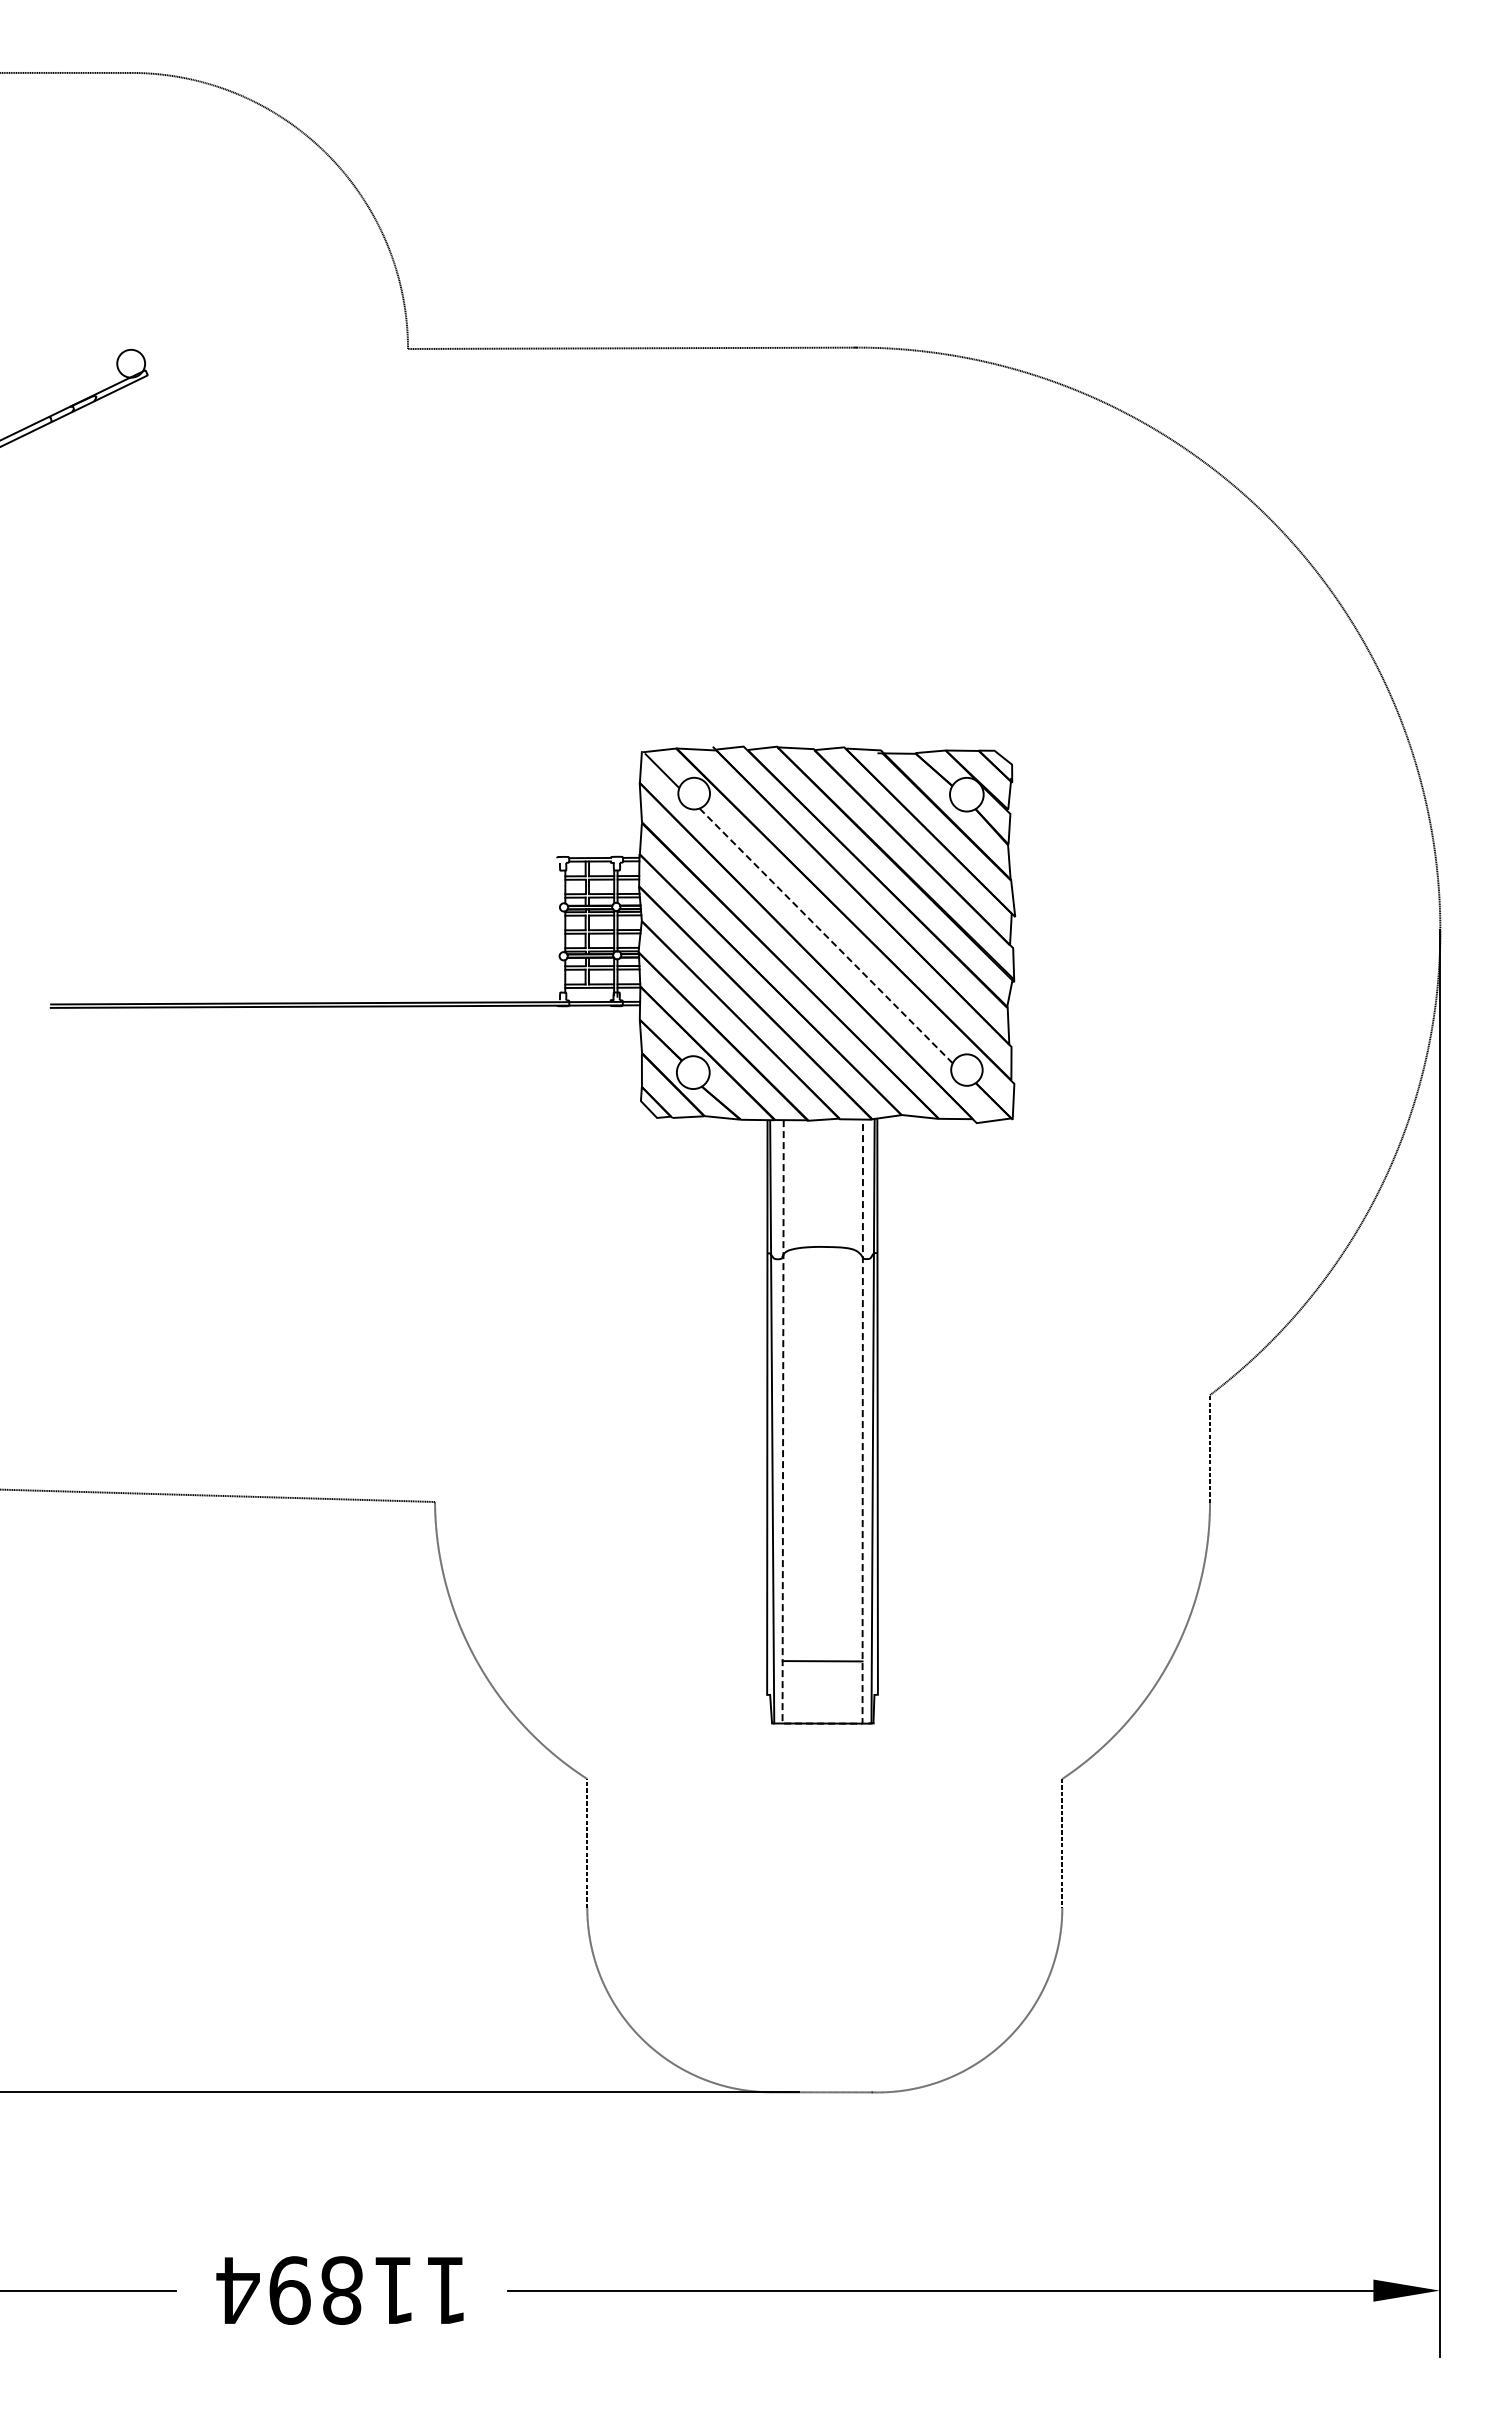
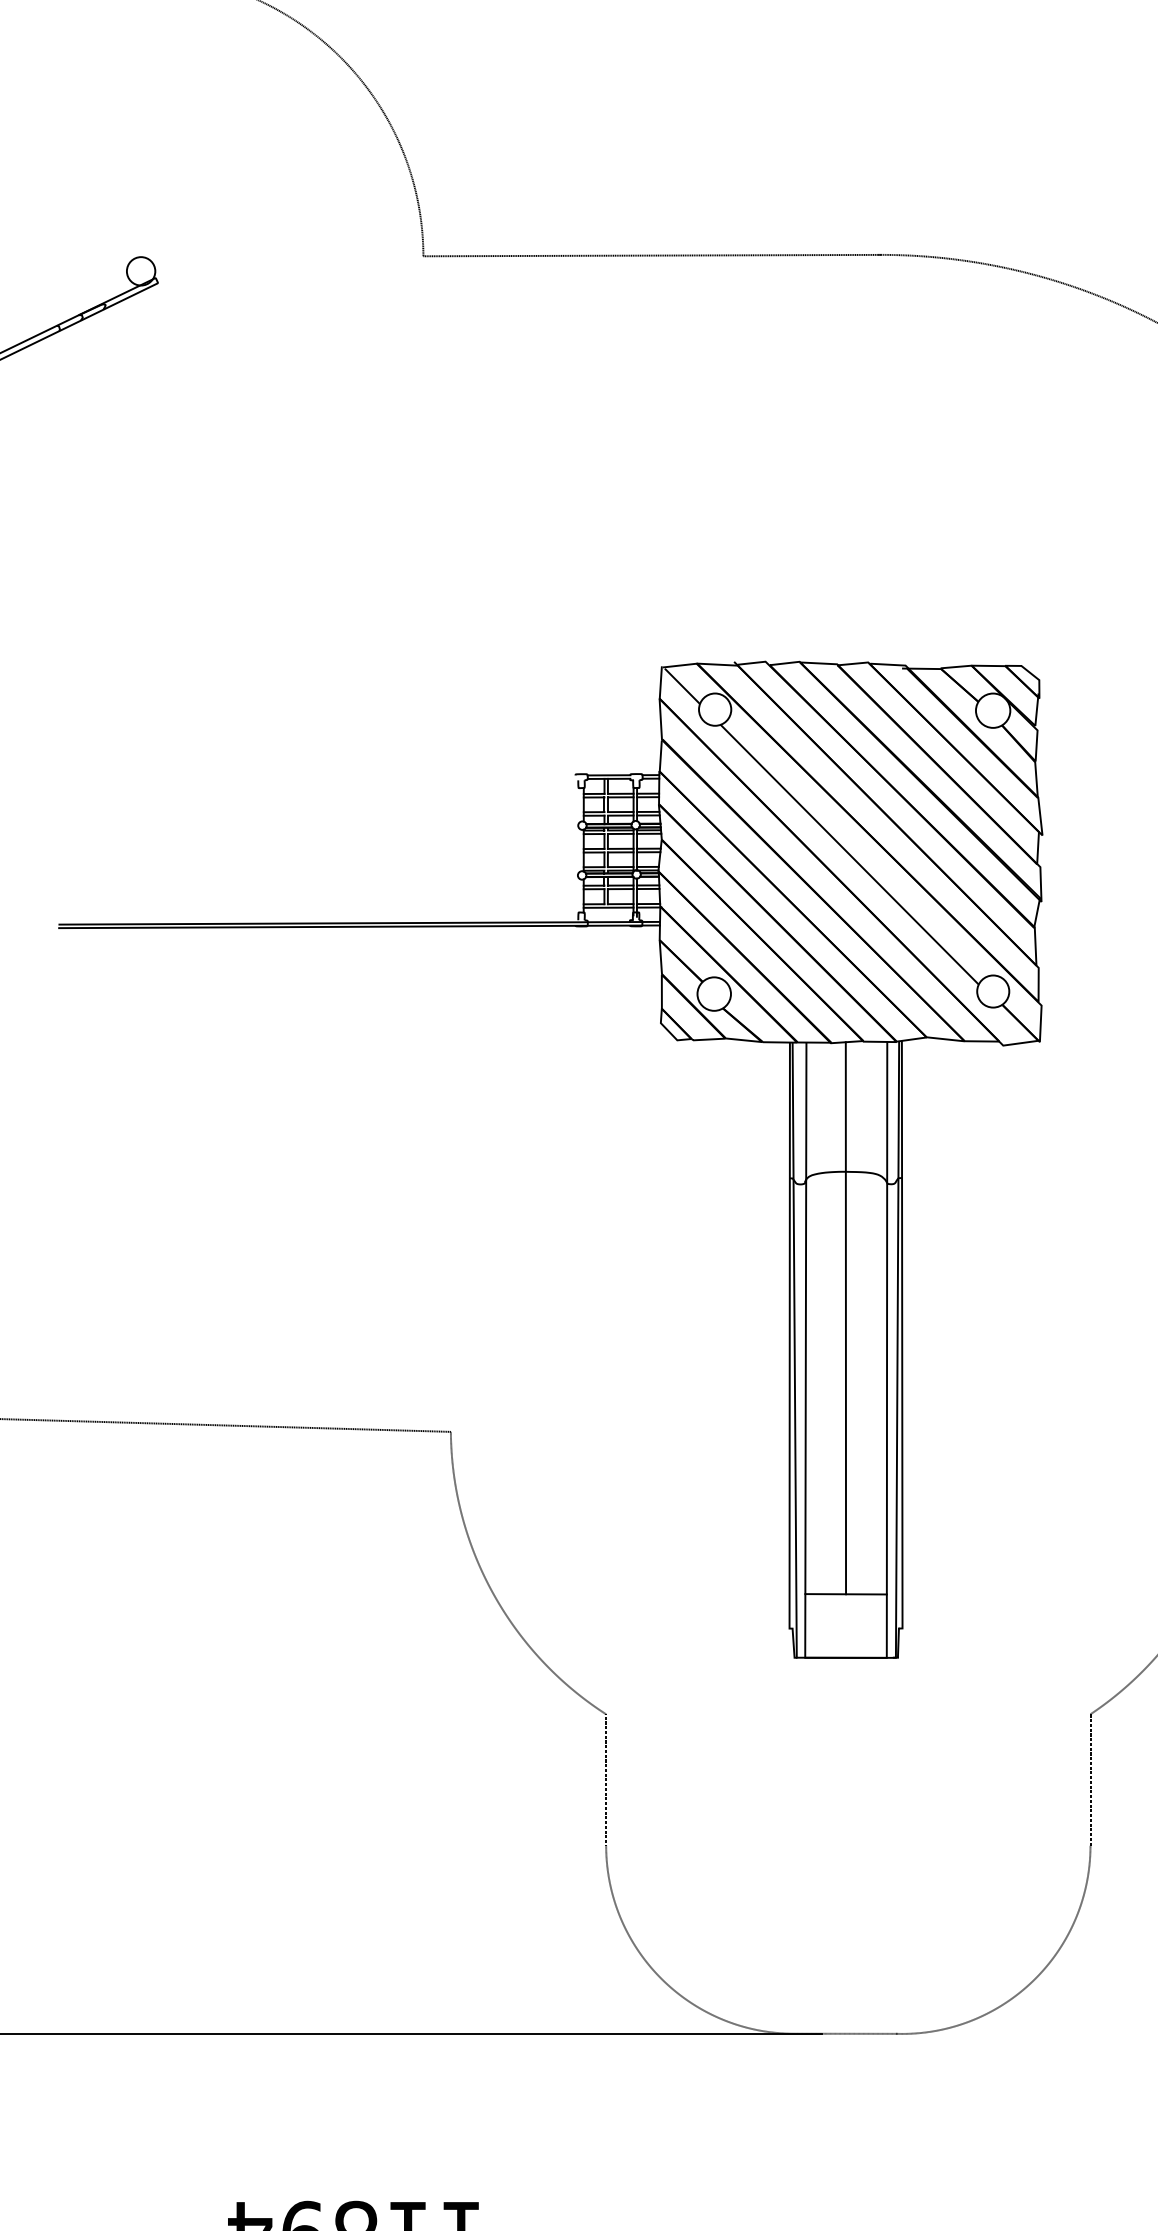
line: (826, 935) -> (850, 854), dashed -> solid
line: (822, 1390) -> (845, 1318), added
line: (823, 1723) -> (847, 1657), dashed -> solid

